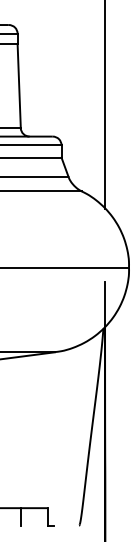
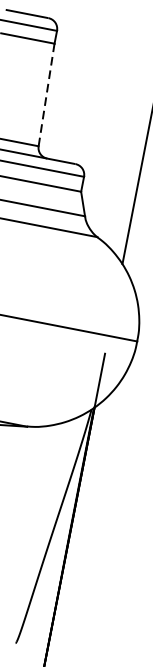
line: (19, 86) -> (46, 95), solid -> dashed

